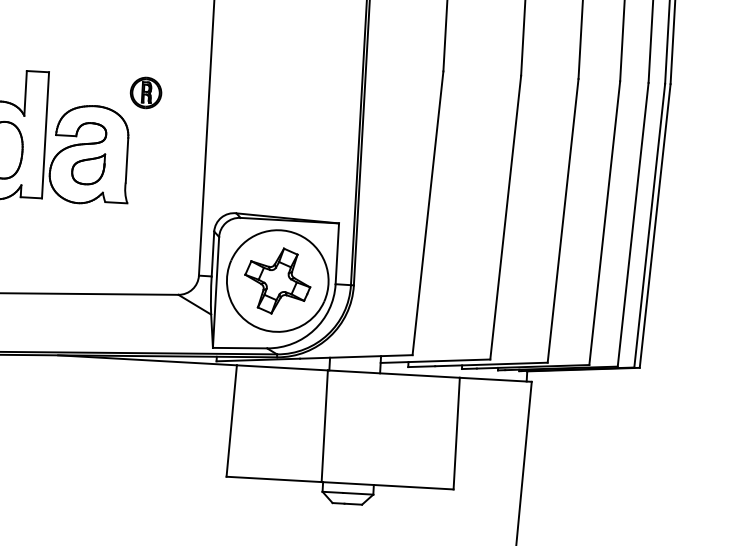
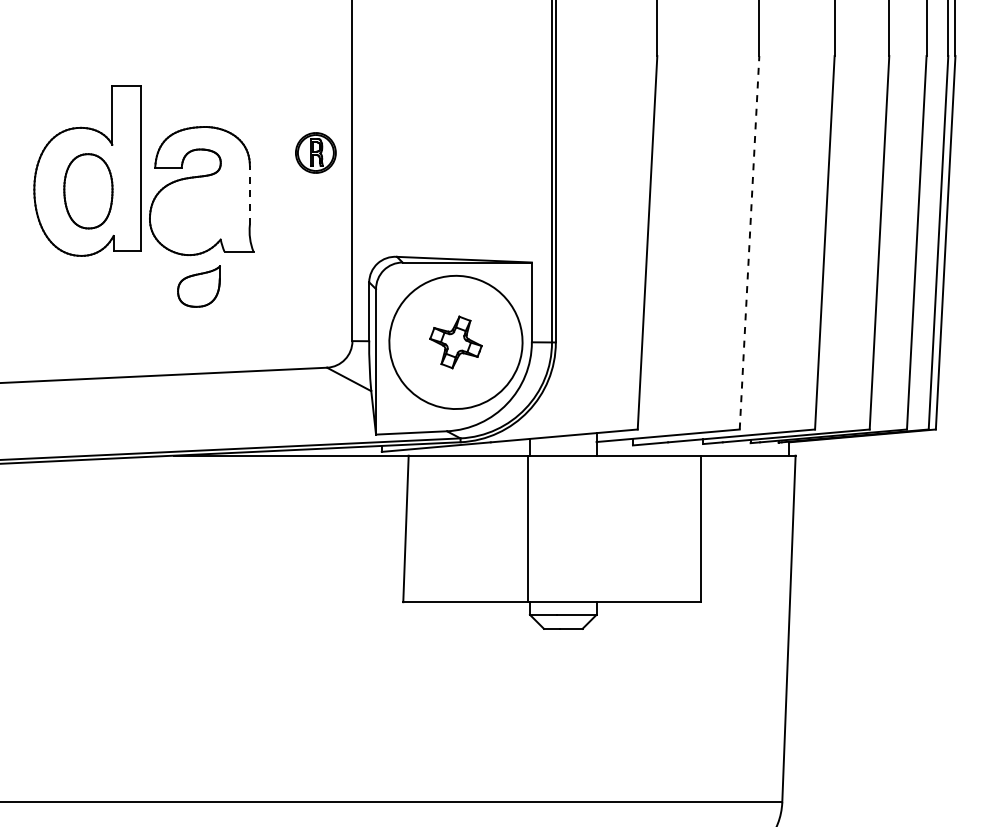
part: (145, 92) -> (315, 152), moved
line: (126, 159) -> (249, 194), solid -> dashed
part: (88, 168) -> (198, 286), moved
line: (505, 217) -> (749, 242), solid -> dashed
part: (277, 281) -> (455, 342), size x0.6

